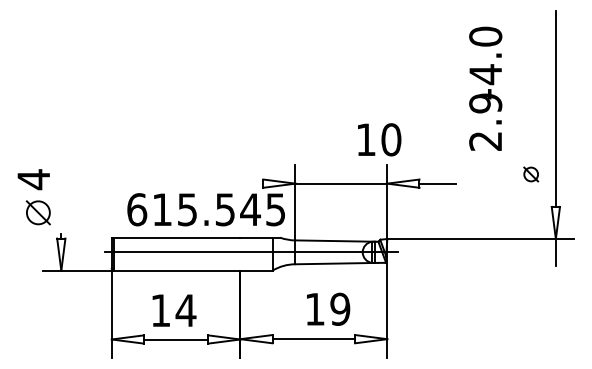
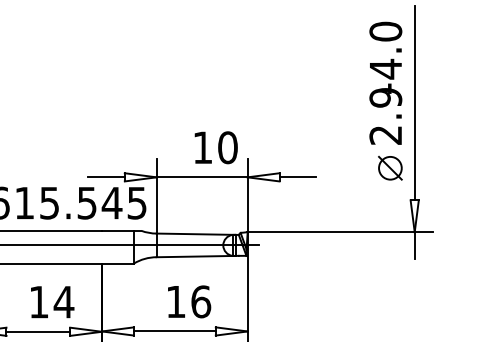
text: (485, 88) -> (385, 83), moved
text: (379, 139) -> (216, 147), moved
part: (530, 174) -> (389, 168), size x1.67
line: (244, 183) -> (106, 177), added
text: (340, 308) -> (201, 301), 19 -> 16
text: (174, 310) -> (52, 302), moved

